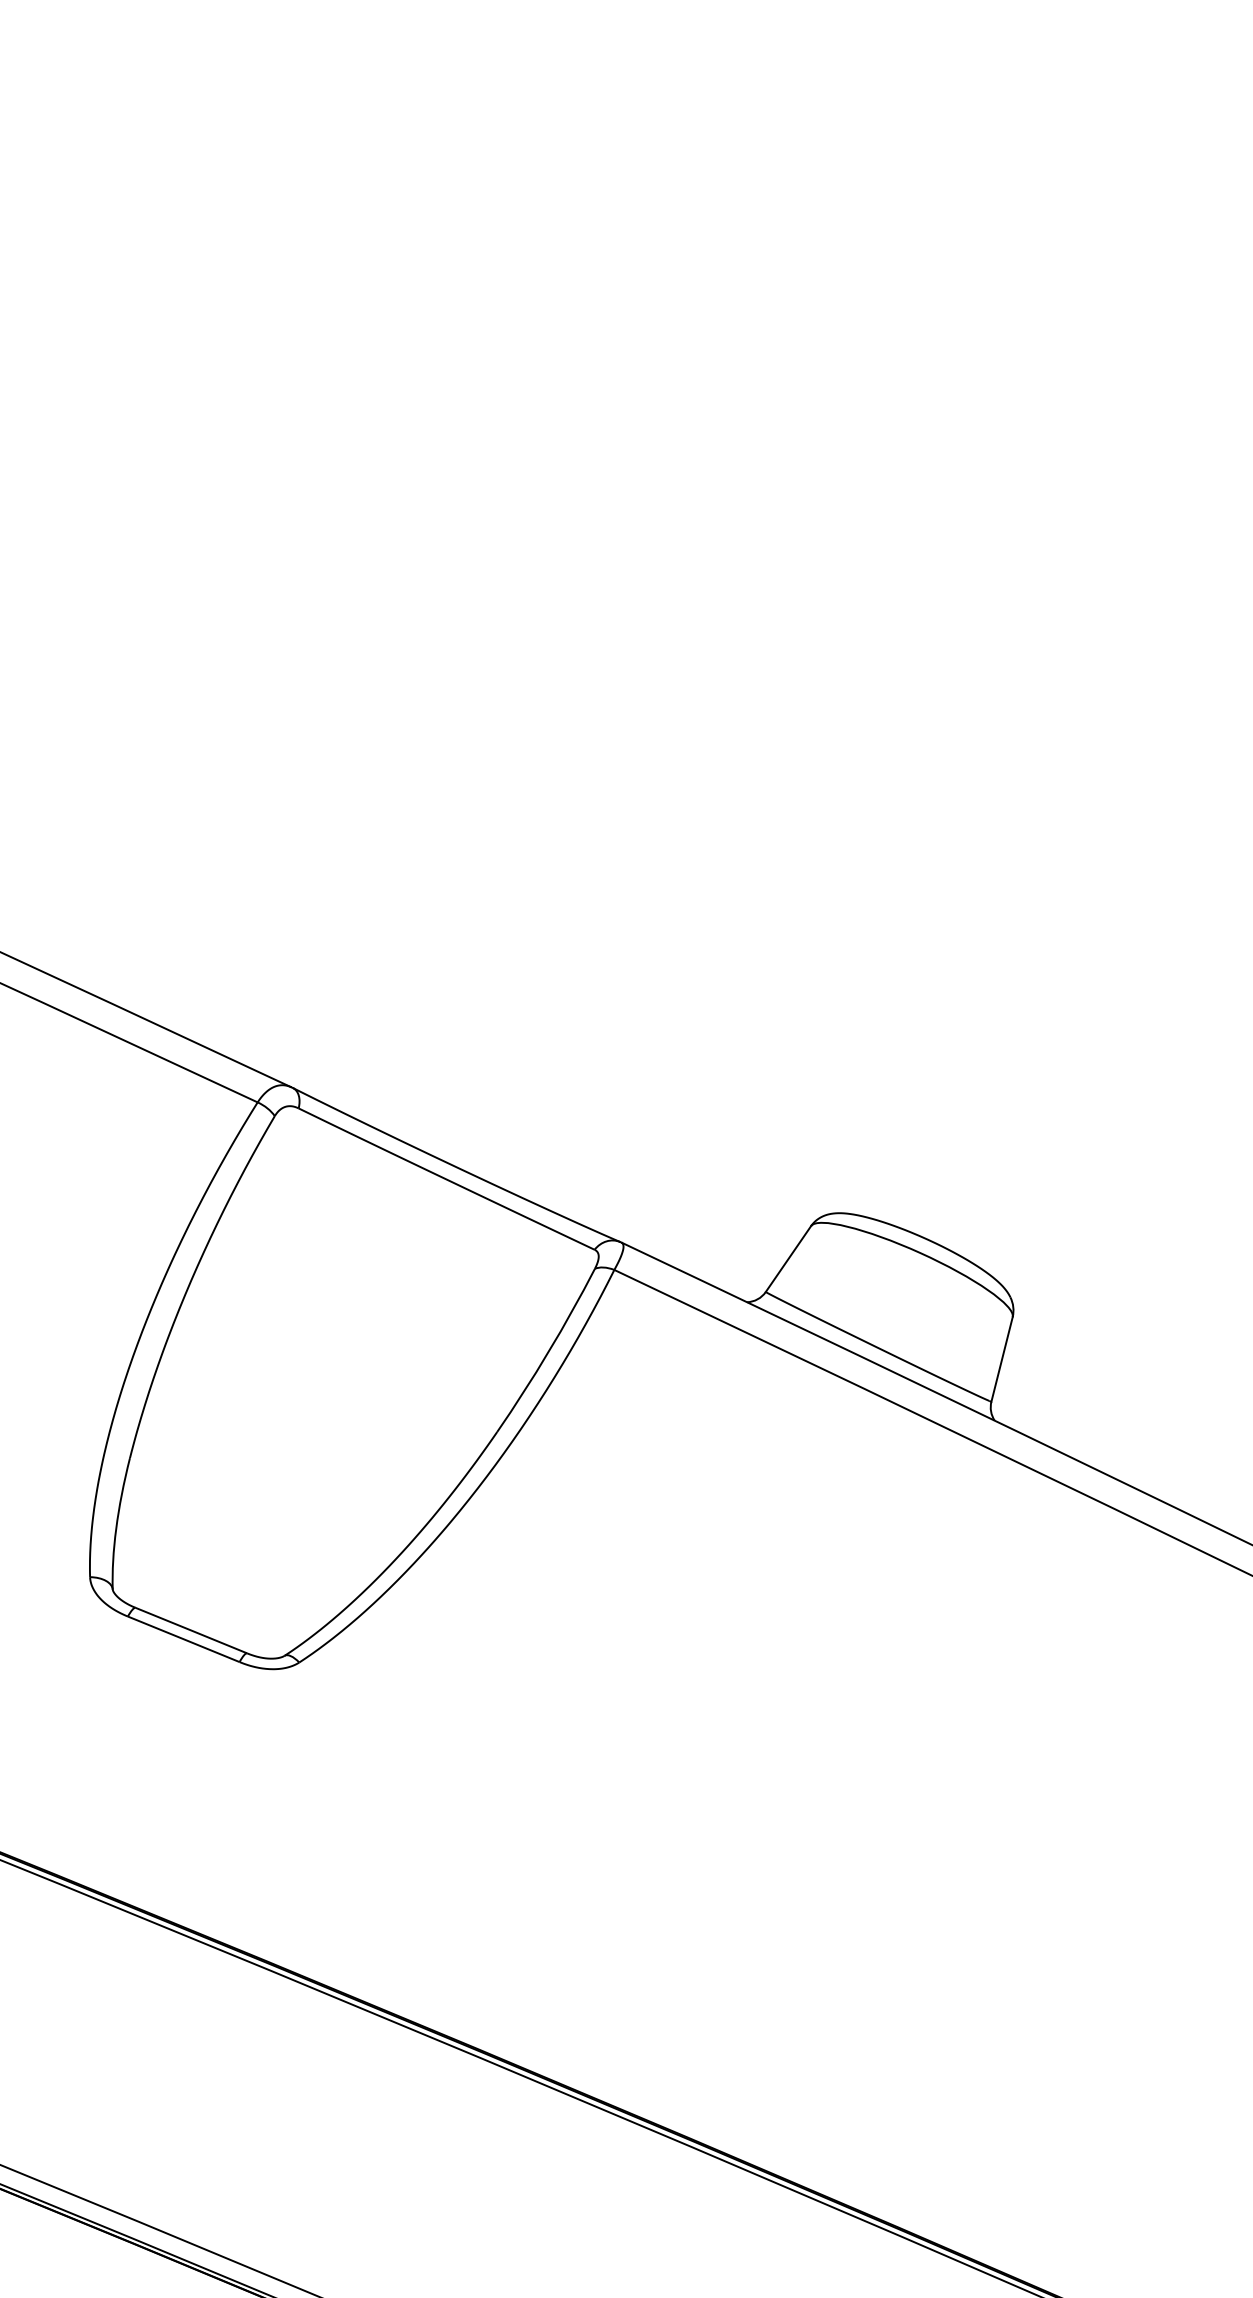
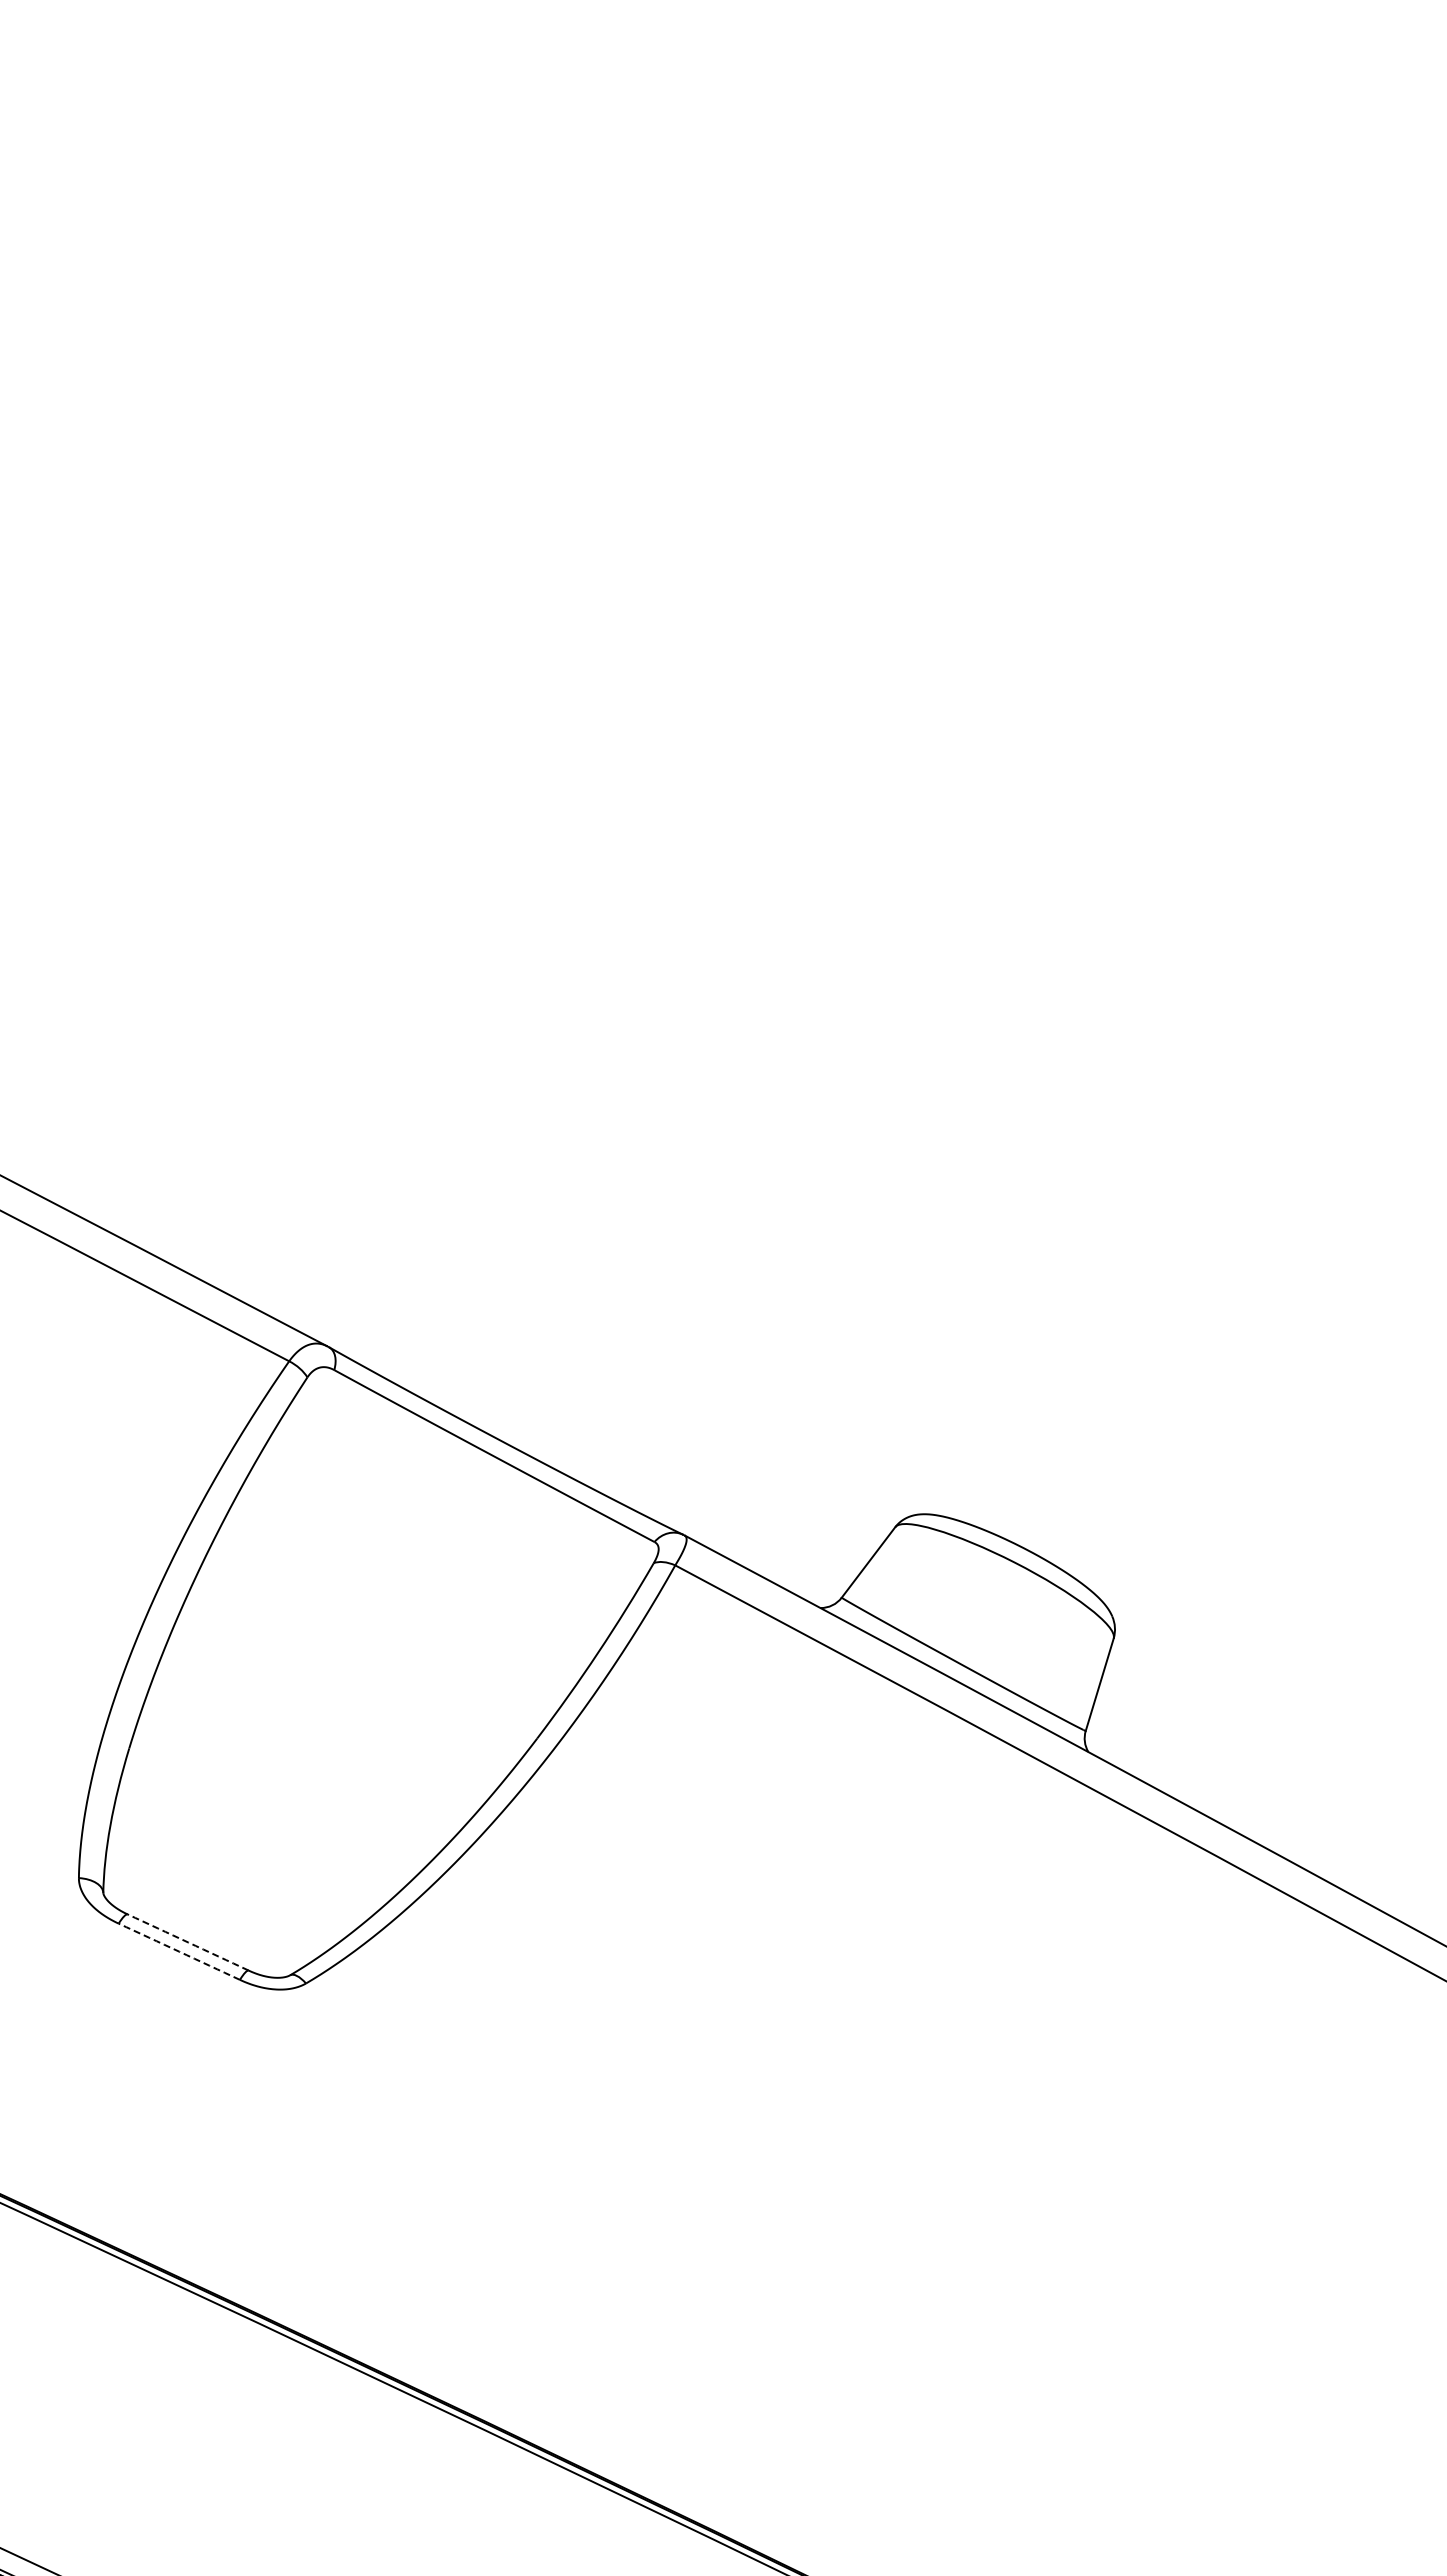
arc: (191, 1630) -> (188, 1942), solid -> dashed
arc: (183, 1639) -> (179, 1951), solid -> dashed

